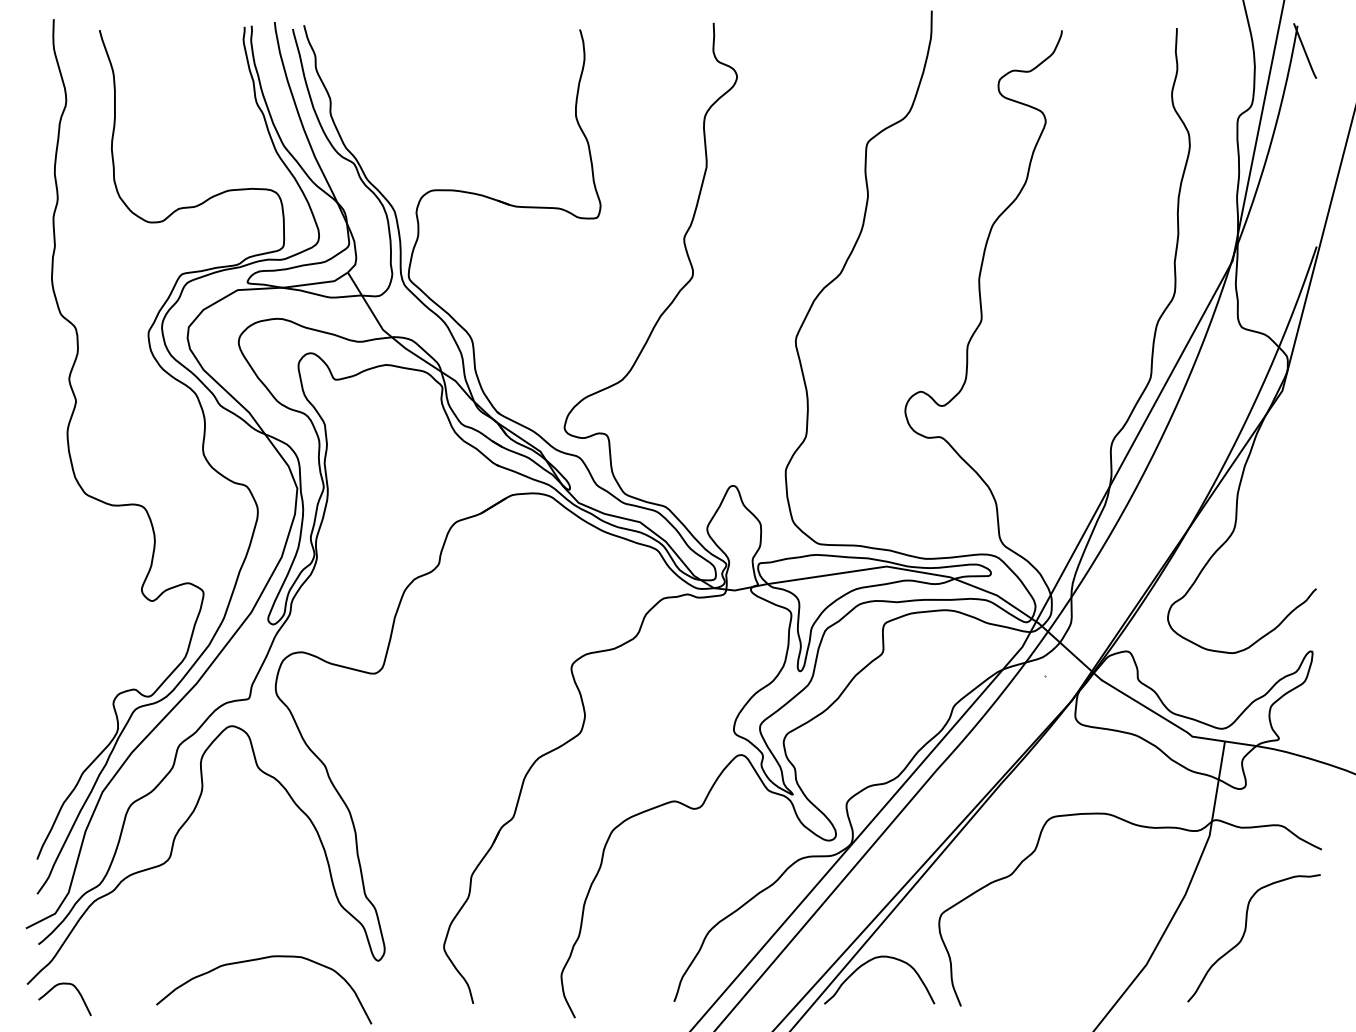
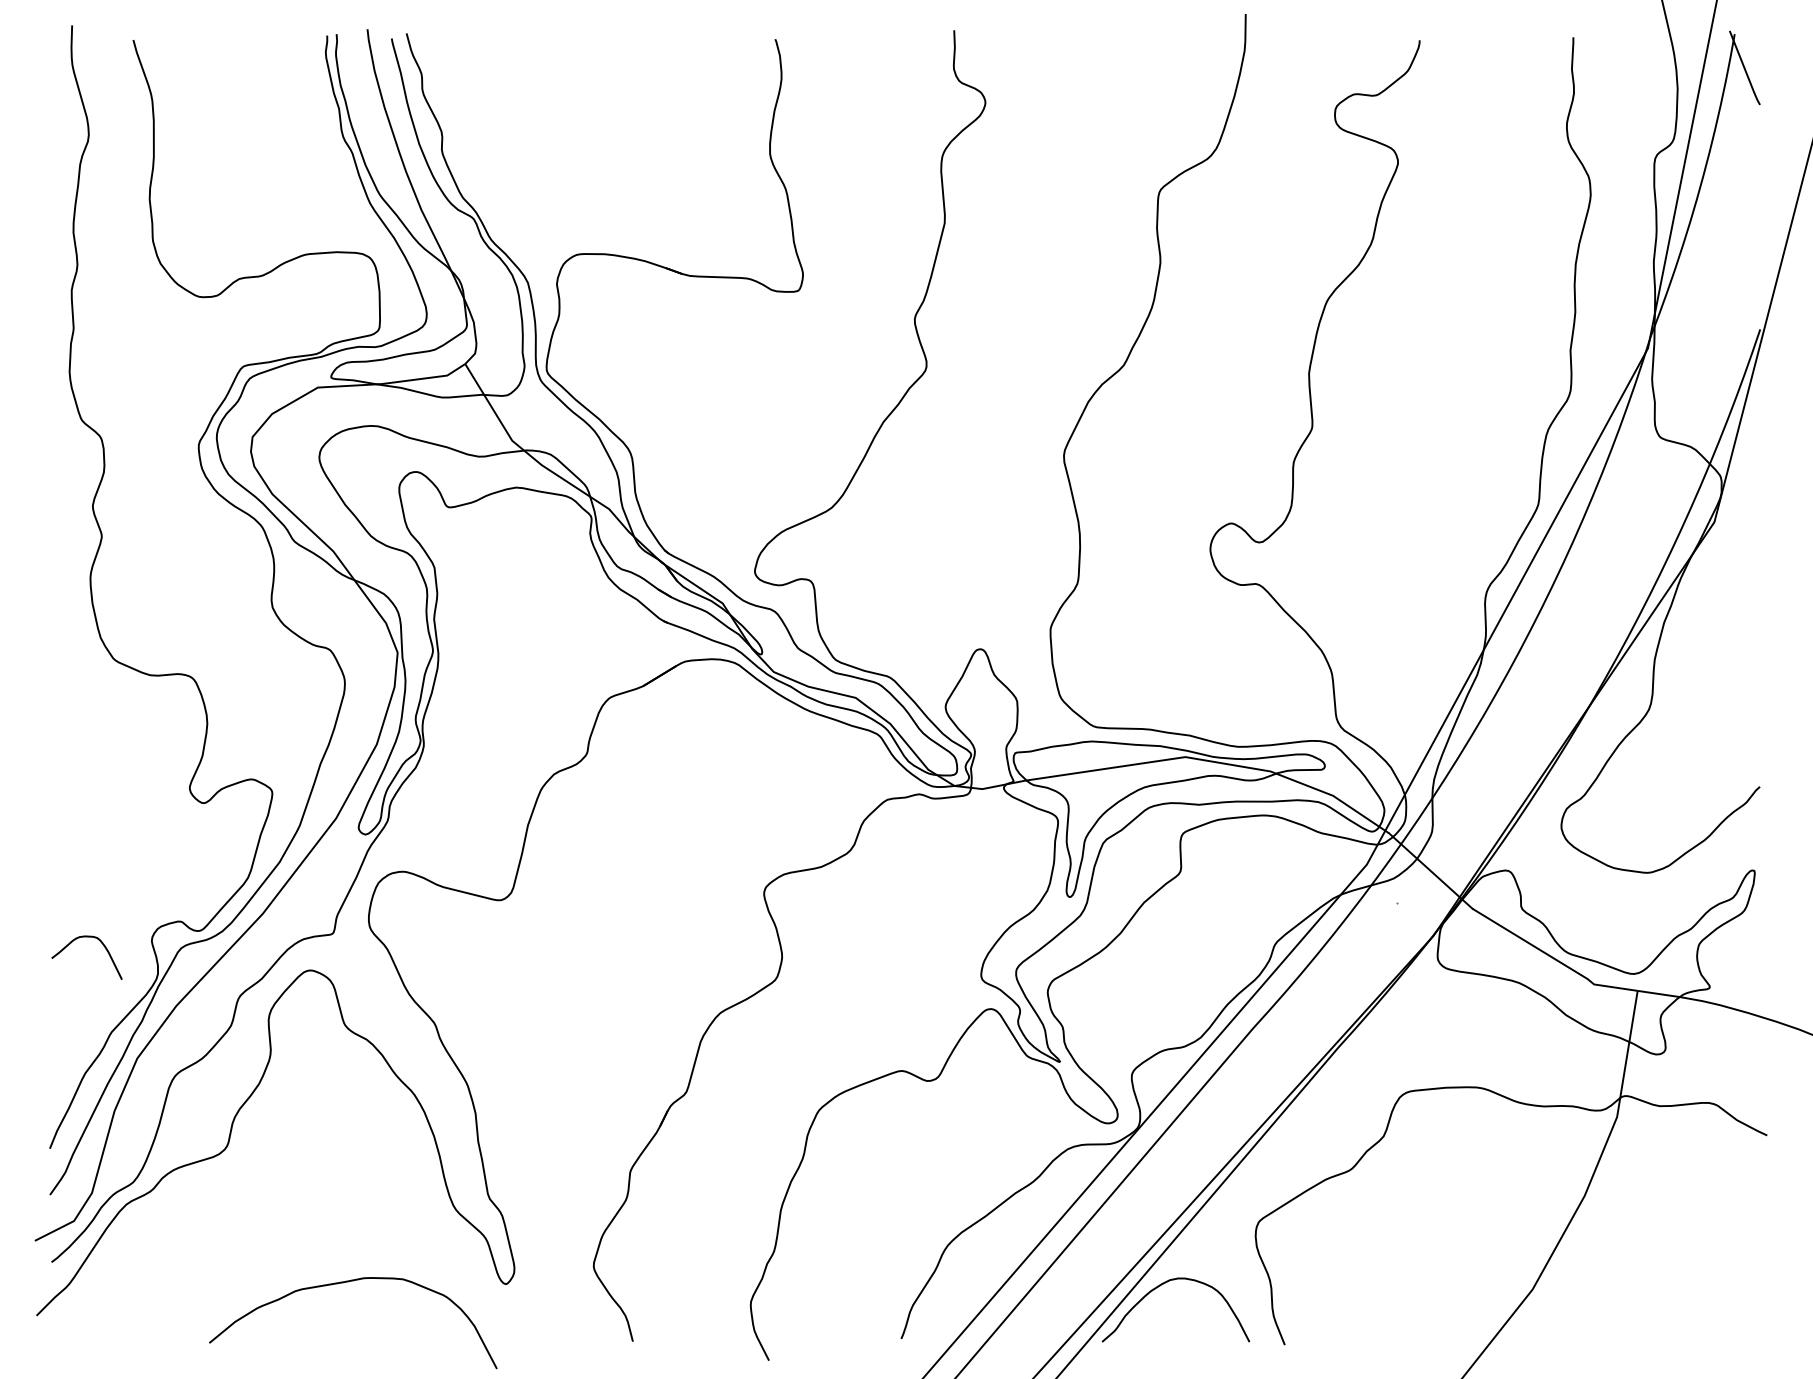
curve: (1244, 935) -> (1663, 1250), removed
curve: (64, 984) -> (86, 937), moved

